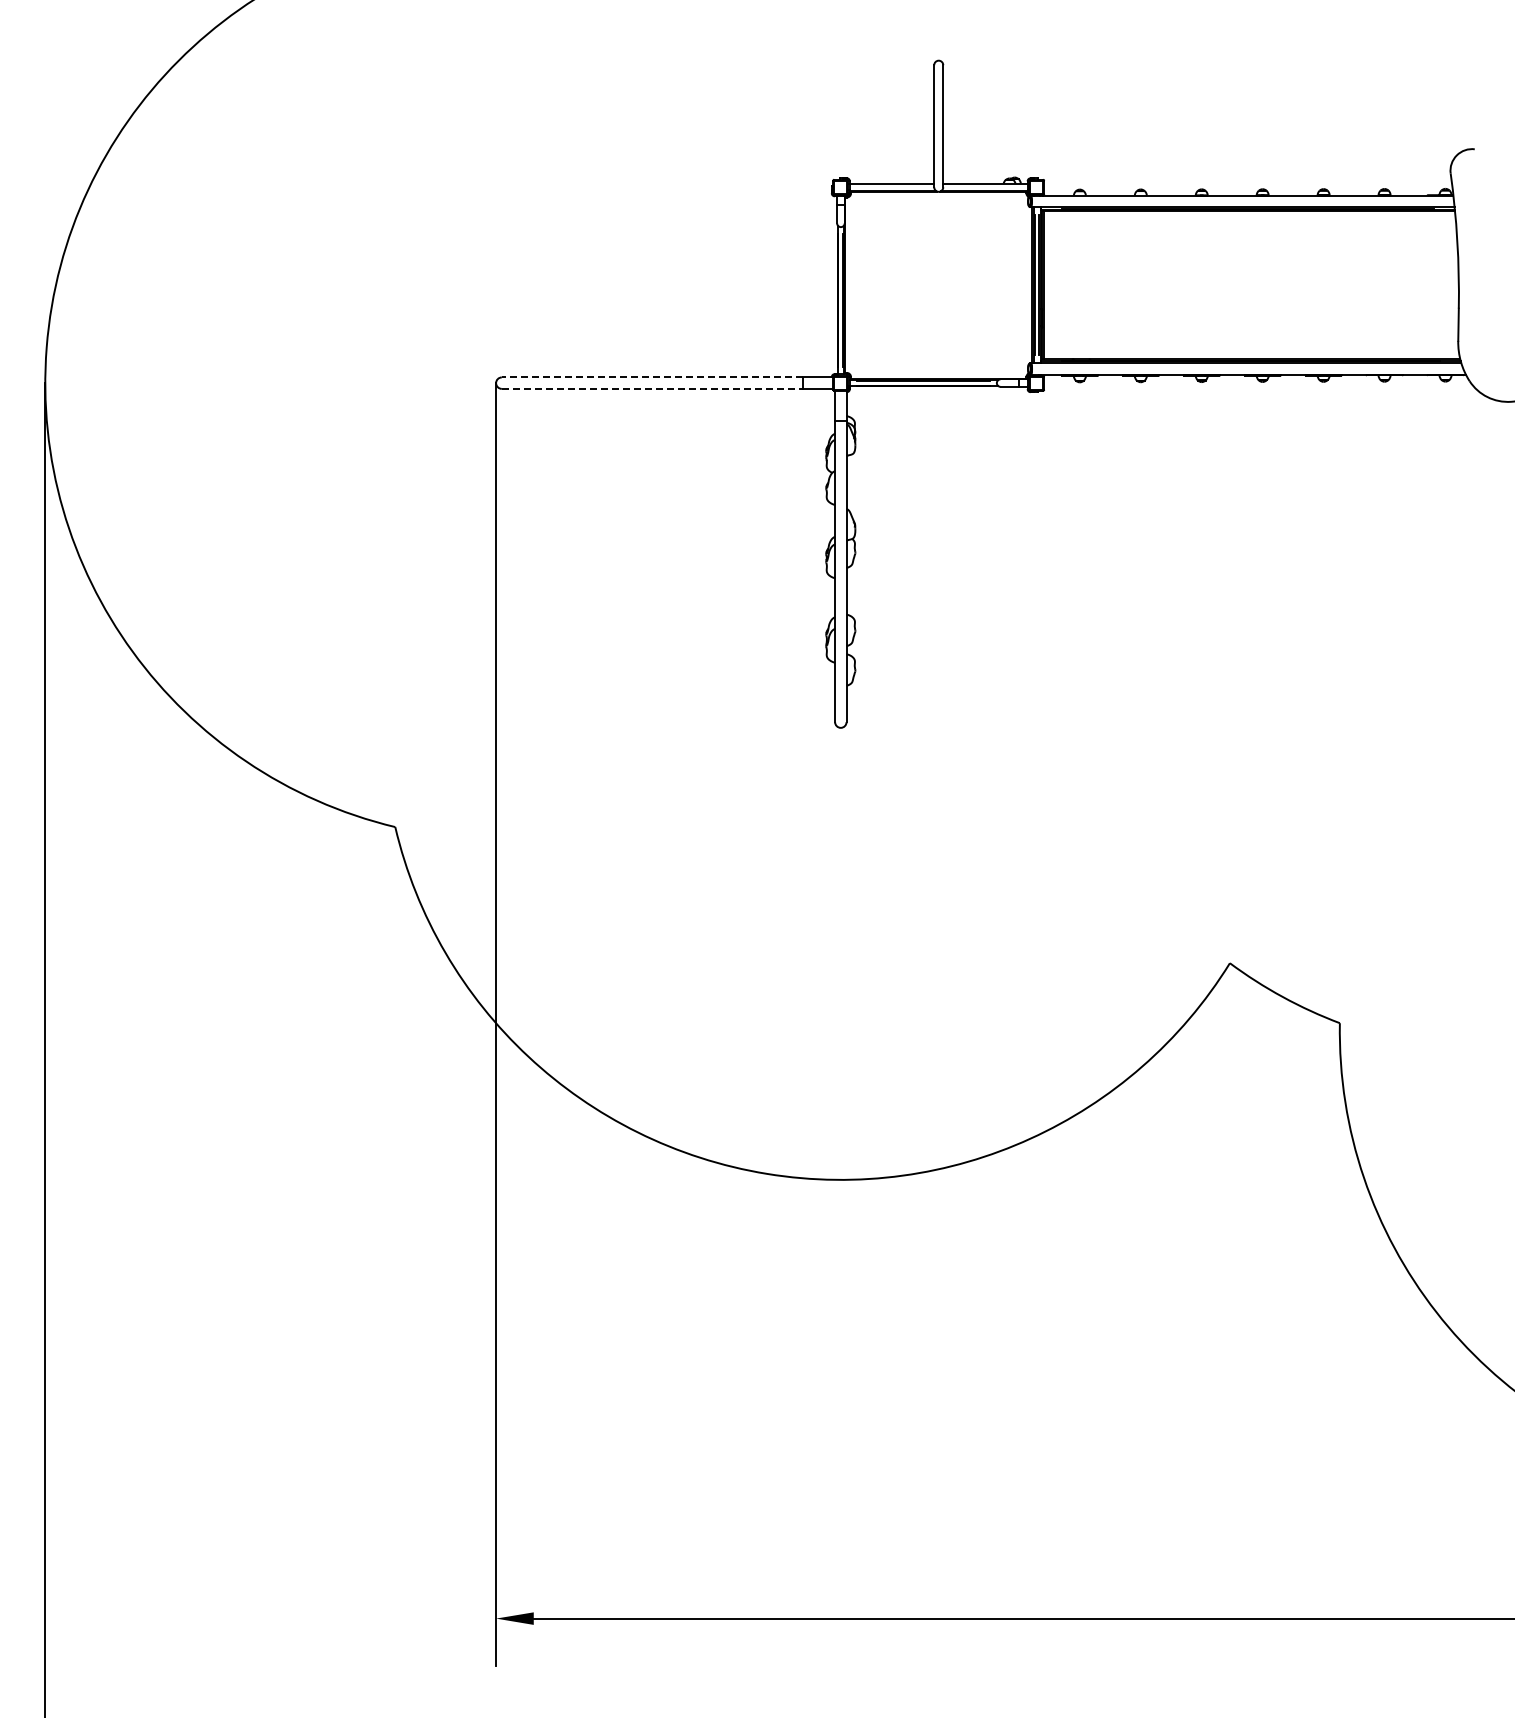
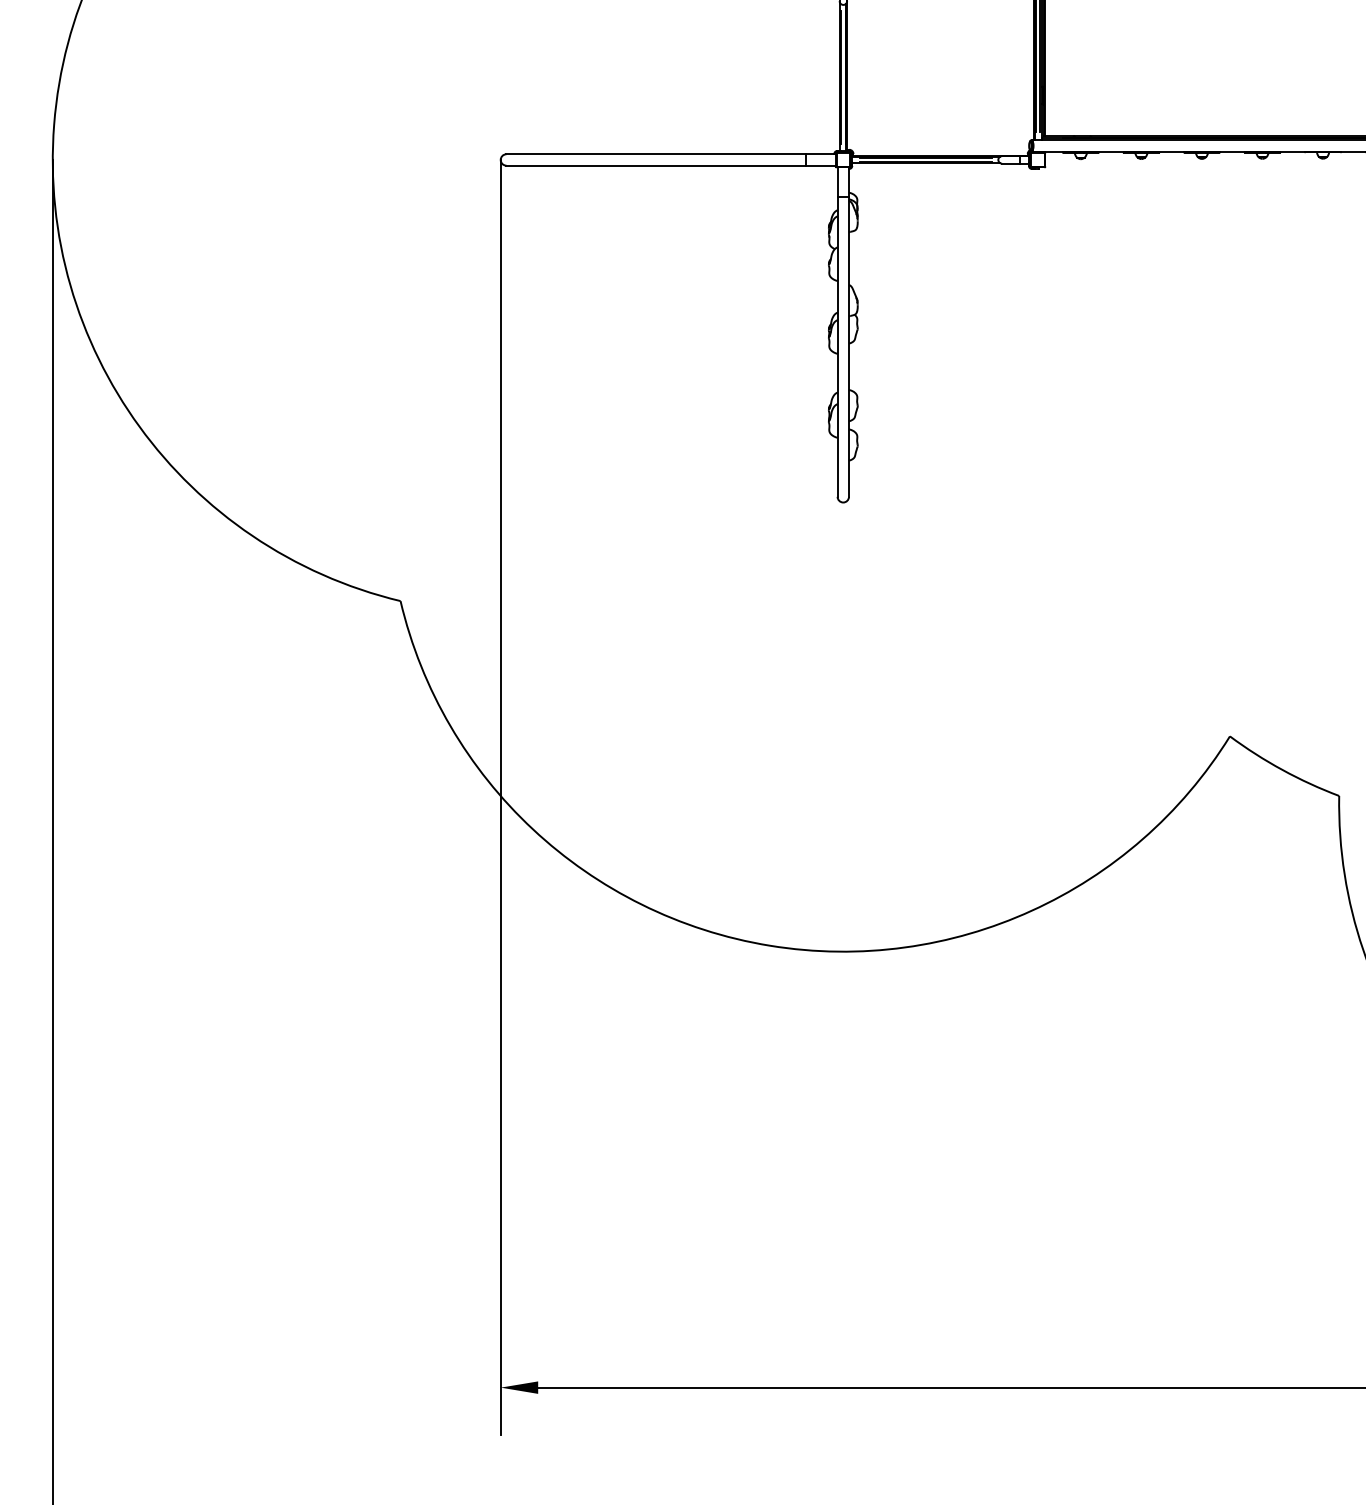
line: (652, 377) -> (656, 154), dashed -> solid
line: (652, 388) -> (656, 165), dashed -> solid

